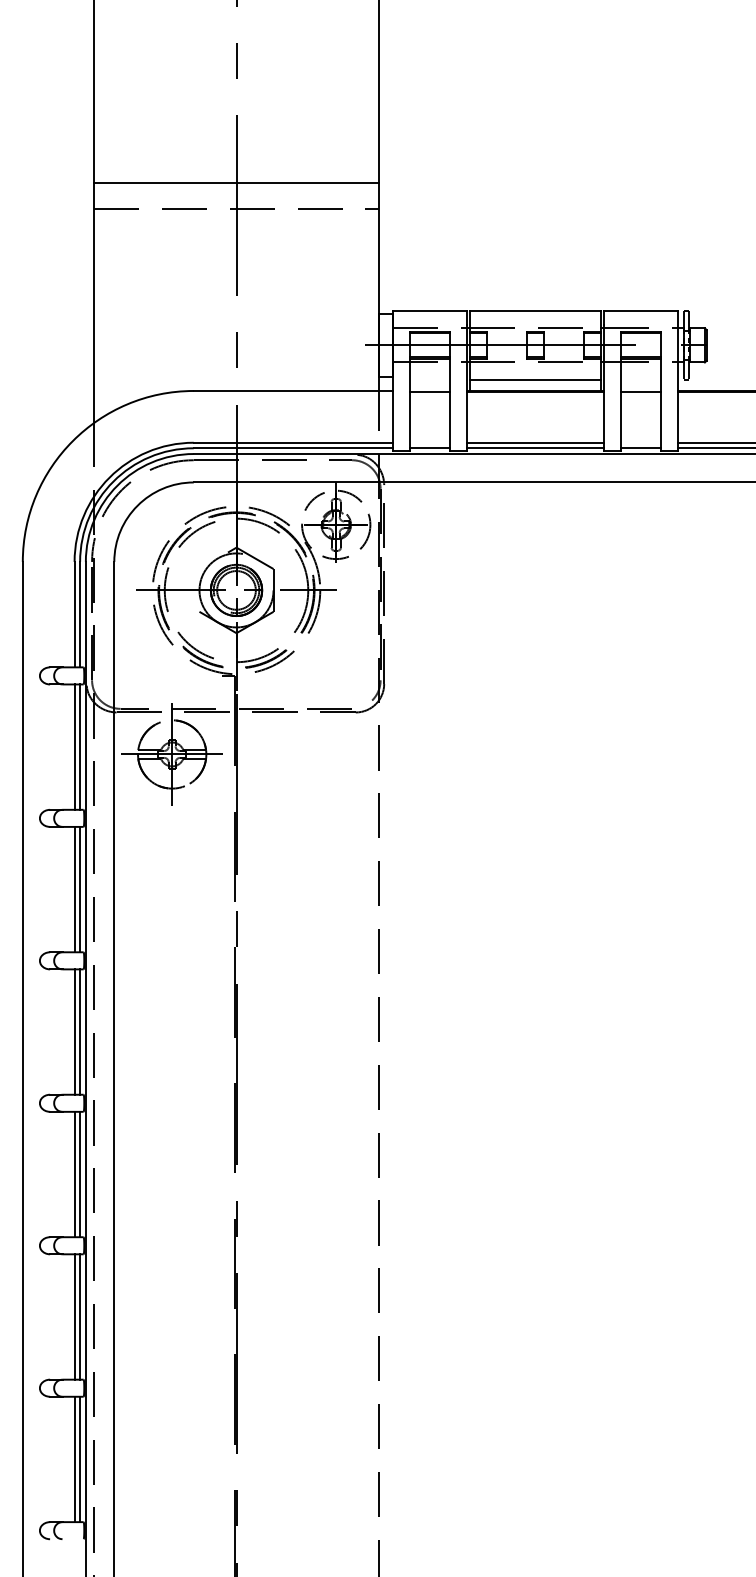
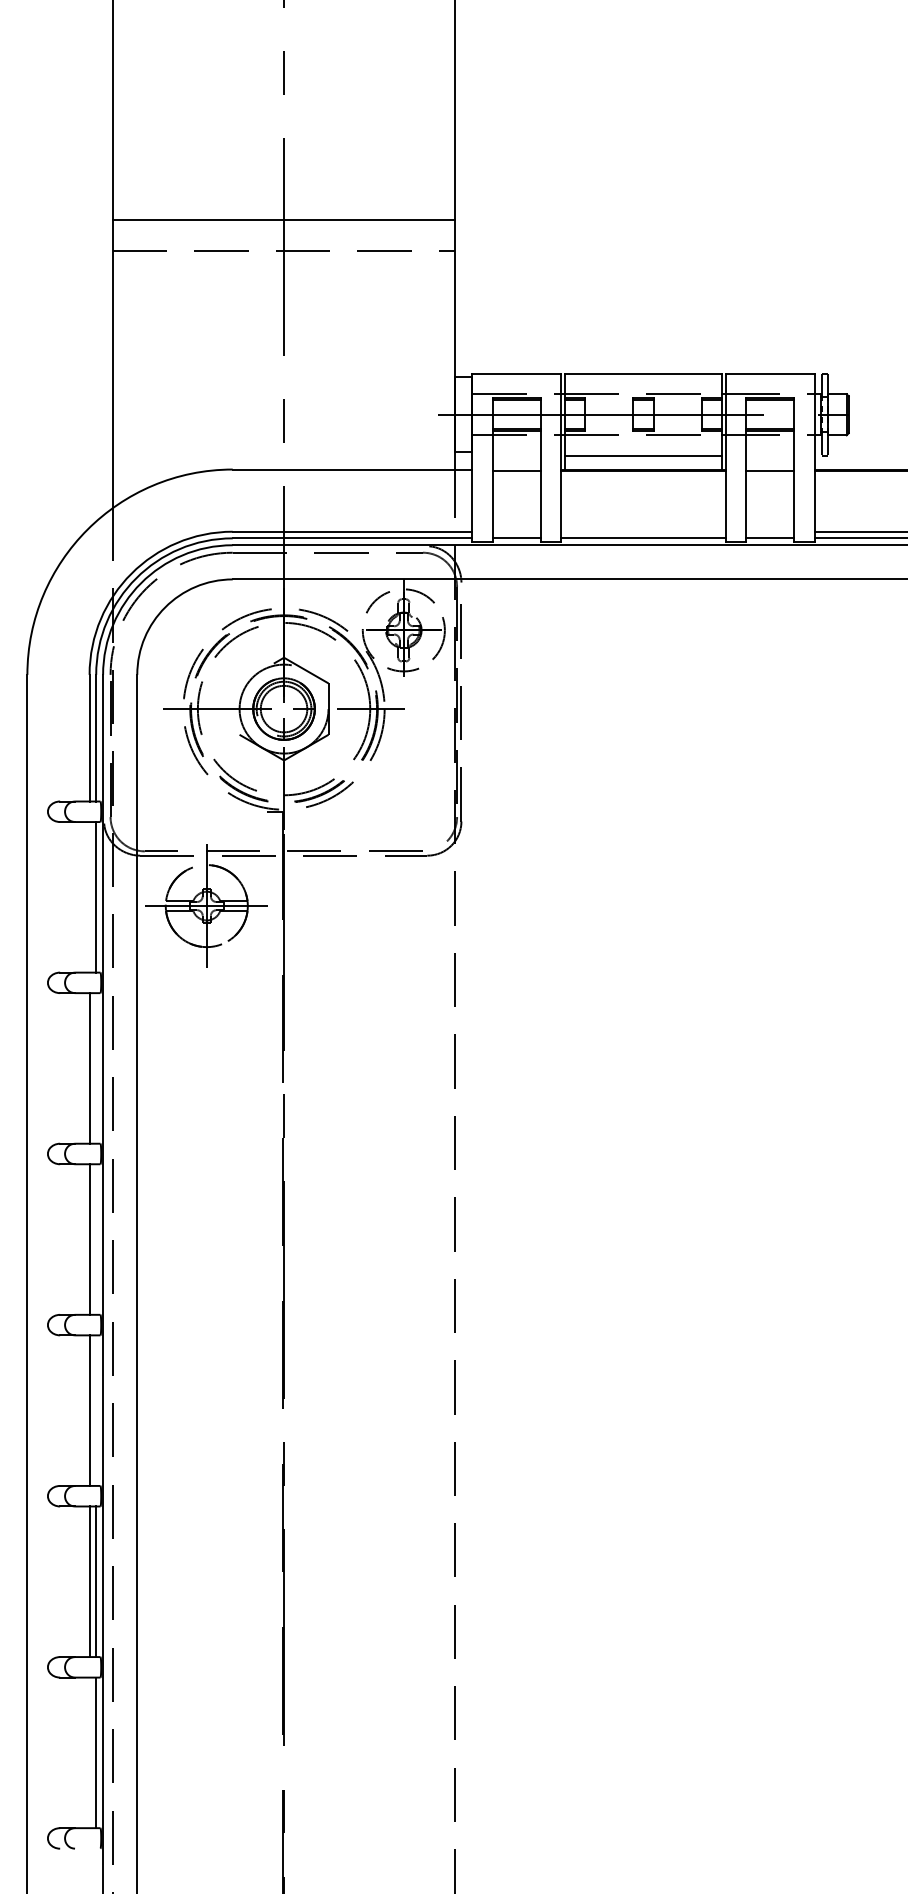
line: (535, 442) -> (643, 531), removed
line: (74, 746) -> (89, 896), removed
line: (80, 889) -> (96, 1068), removed
line: (80, 1031) -> (96, 1238), removed
line: (80, 1174) -> (96, 1410), removed
line: (74, 1459) -> (89, 1752), removed

